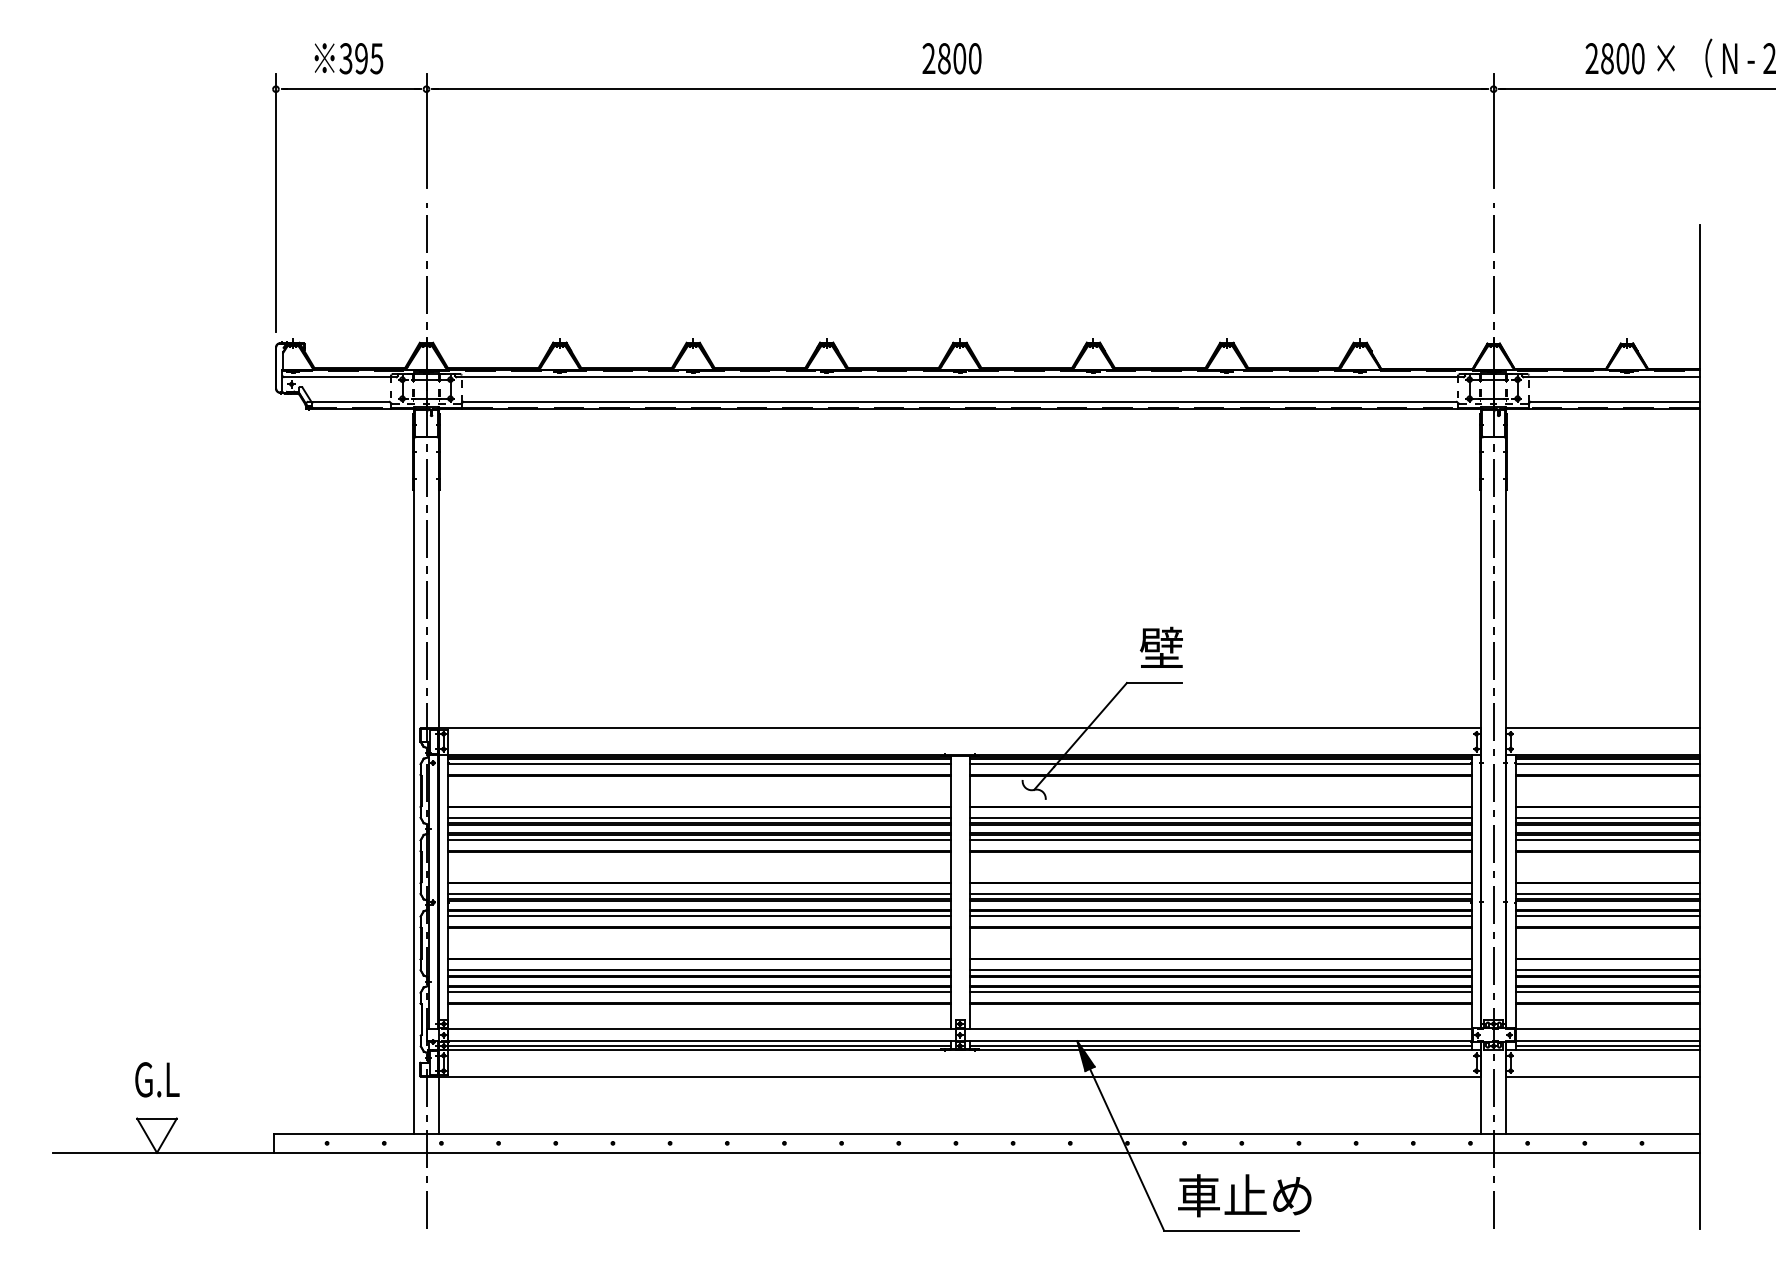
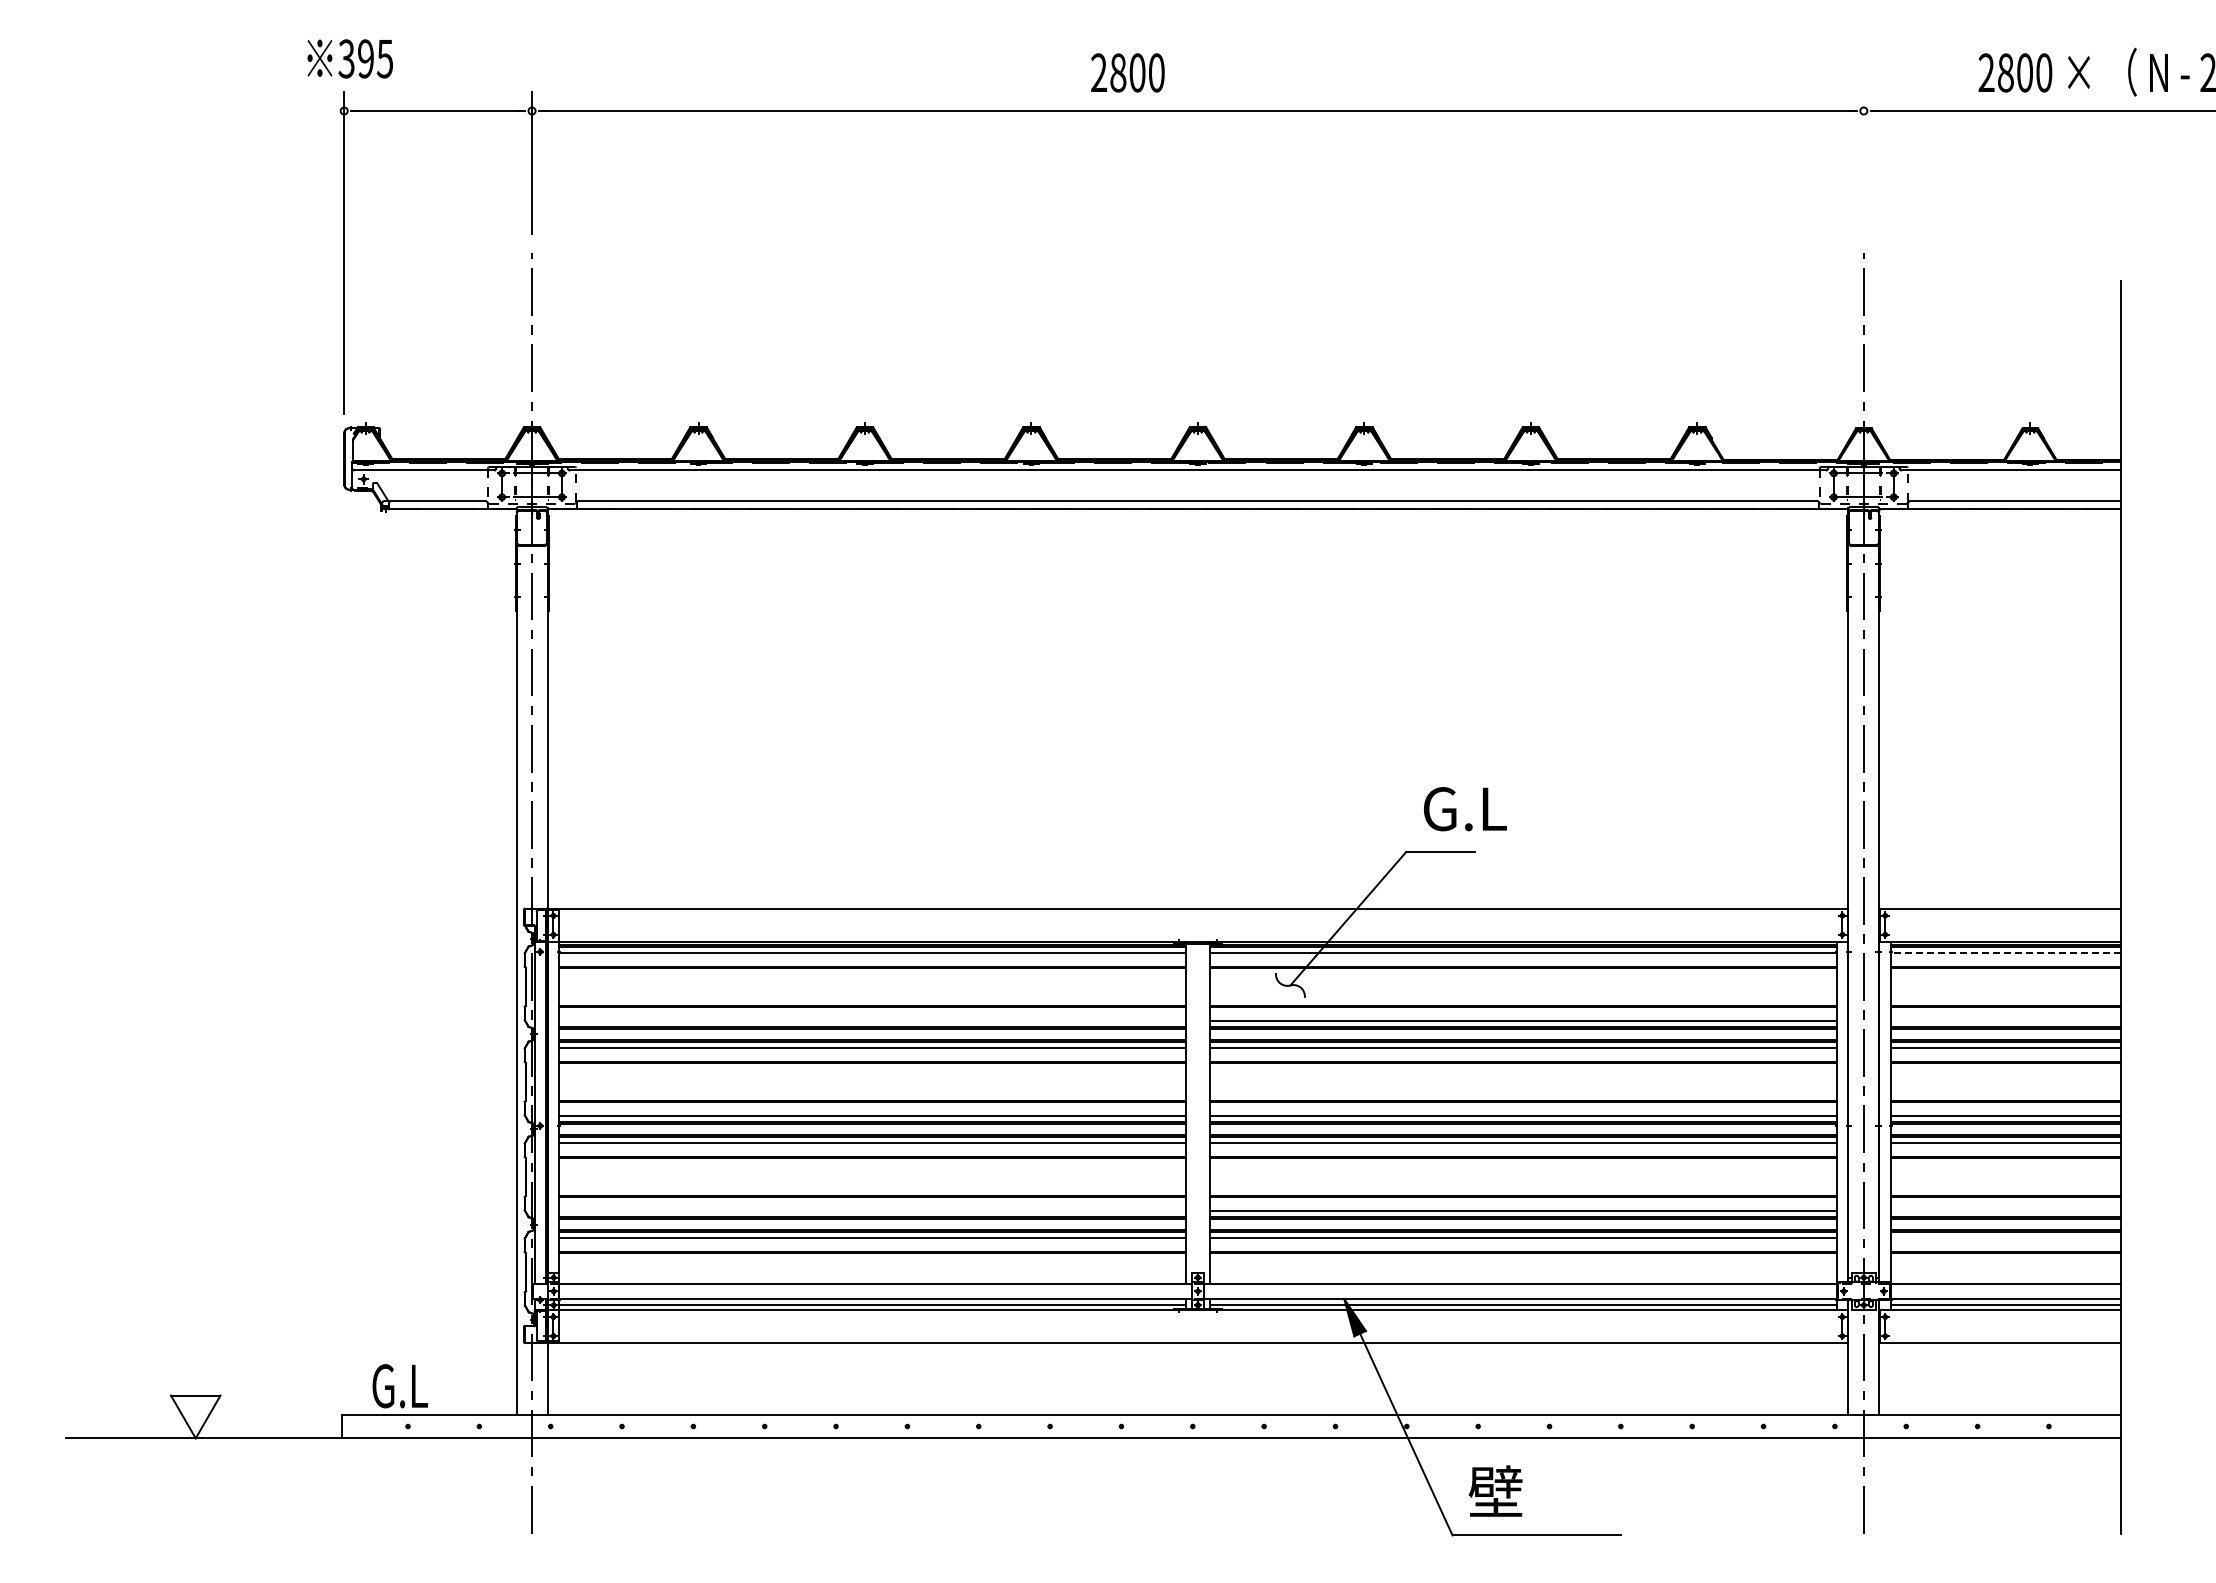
text: (348, 58) -> (349, 58), moved
text: (951, 58) -> (1127, 72), moved
line: (1493, 130) -> (1863, 162), removed
text: (1173, 647) -> (1464, 807), 壁 -> G.L
line: (1607, 764) -> (2006, 953), solid -> dashed
line: (699, 817) -> (872, 1020), removed
line: (1607, 817) -> (2005, 1020), removed
line: (699, 970) -> (872, 1210), removed
line: (1607, 970) -> (2005, 1210), removed
line: (1607, 992) -> (2005, 1238), removed
text: (156, 1080) -> (399, 1386), moved
text: (1244, 1195) -> (1552, 1491), 車止め -> 壁

